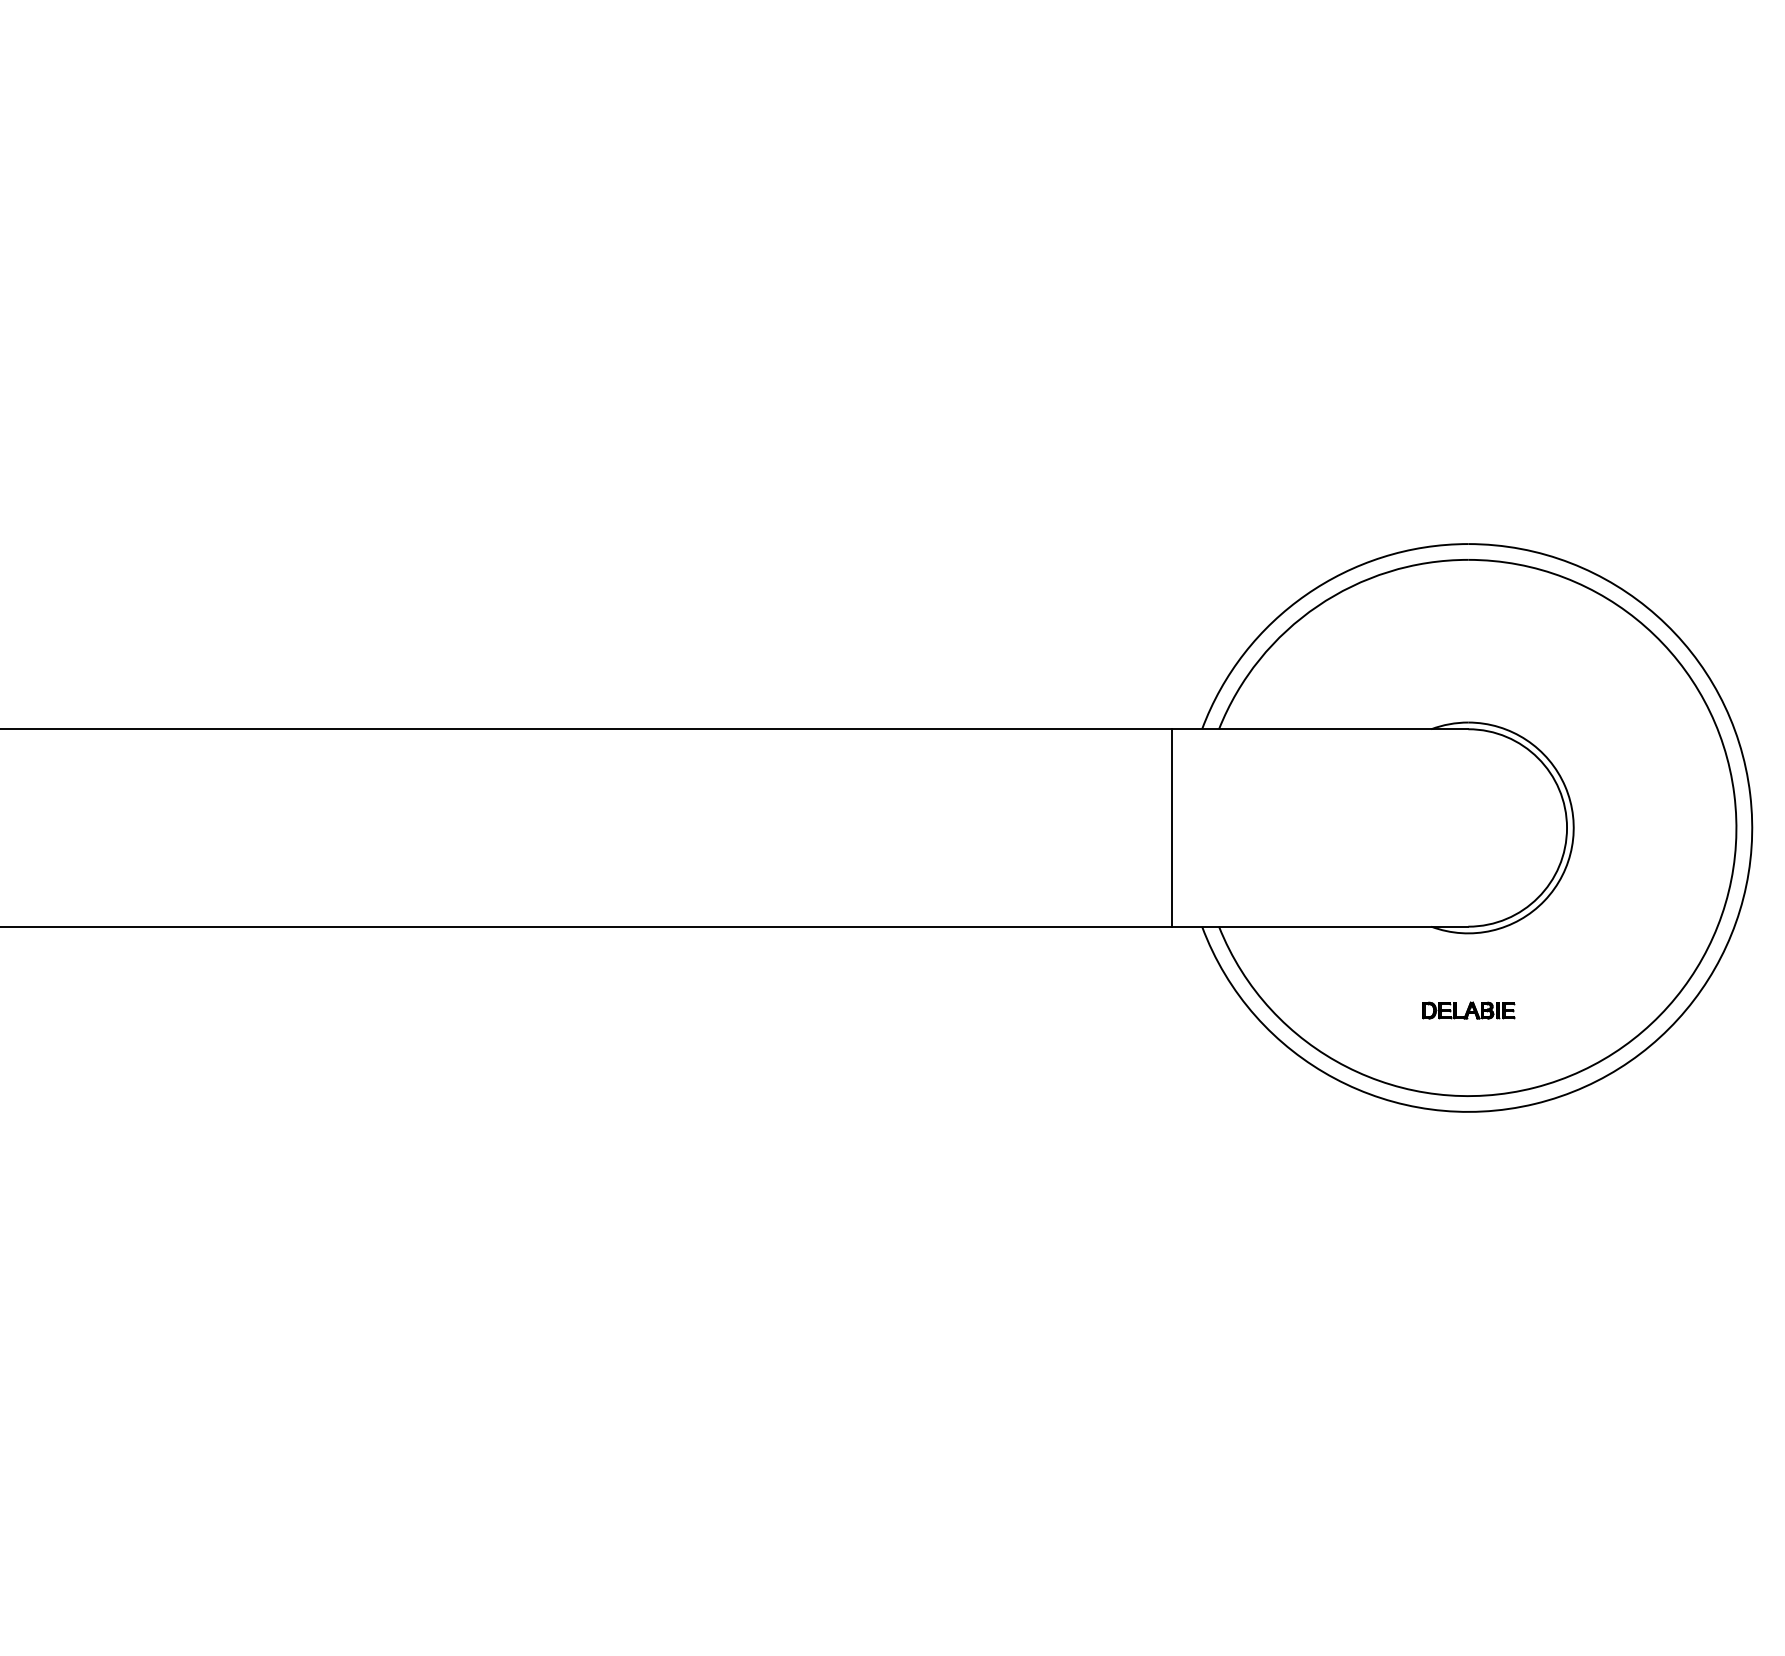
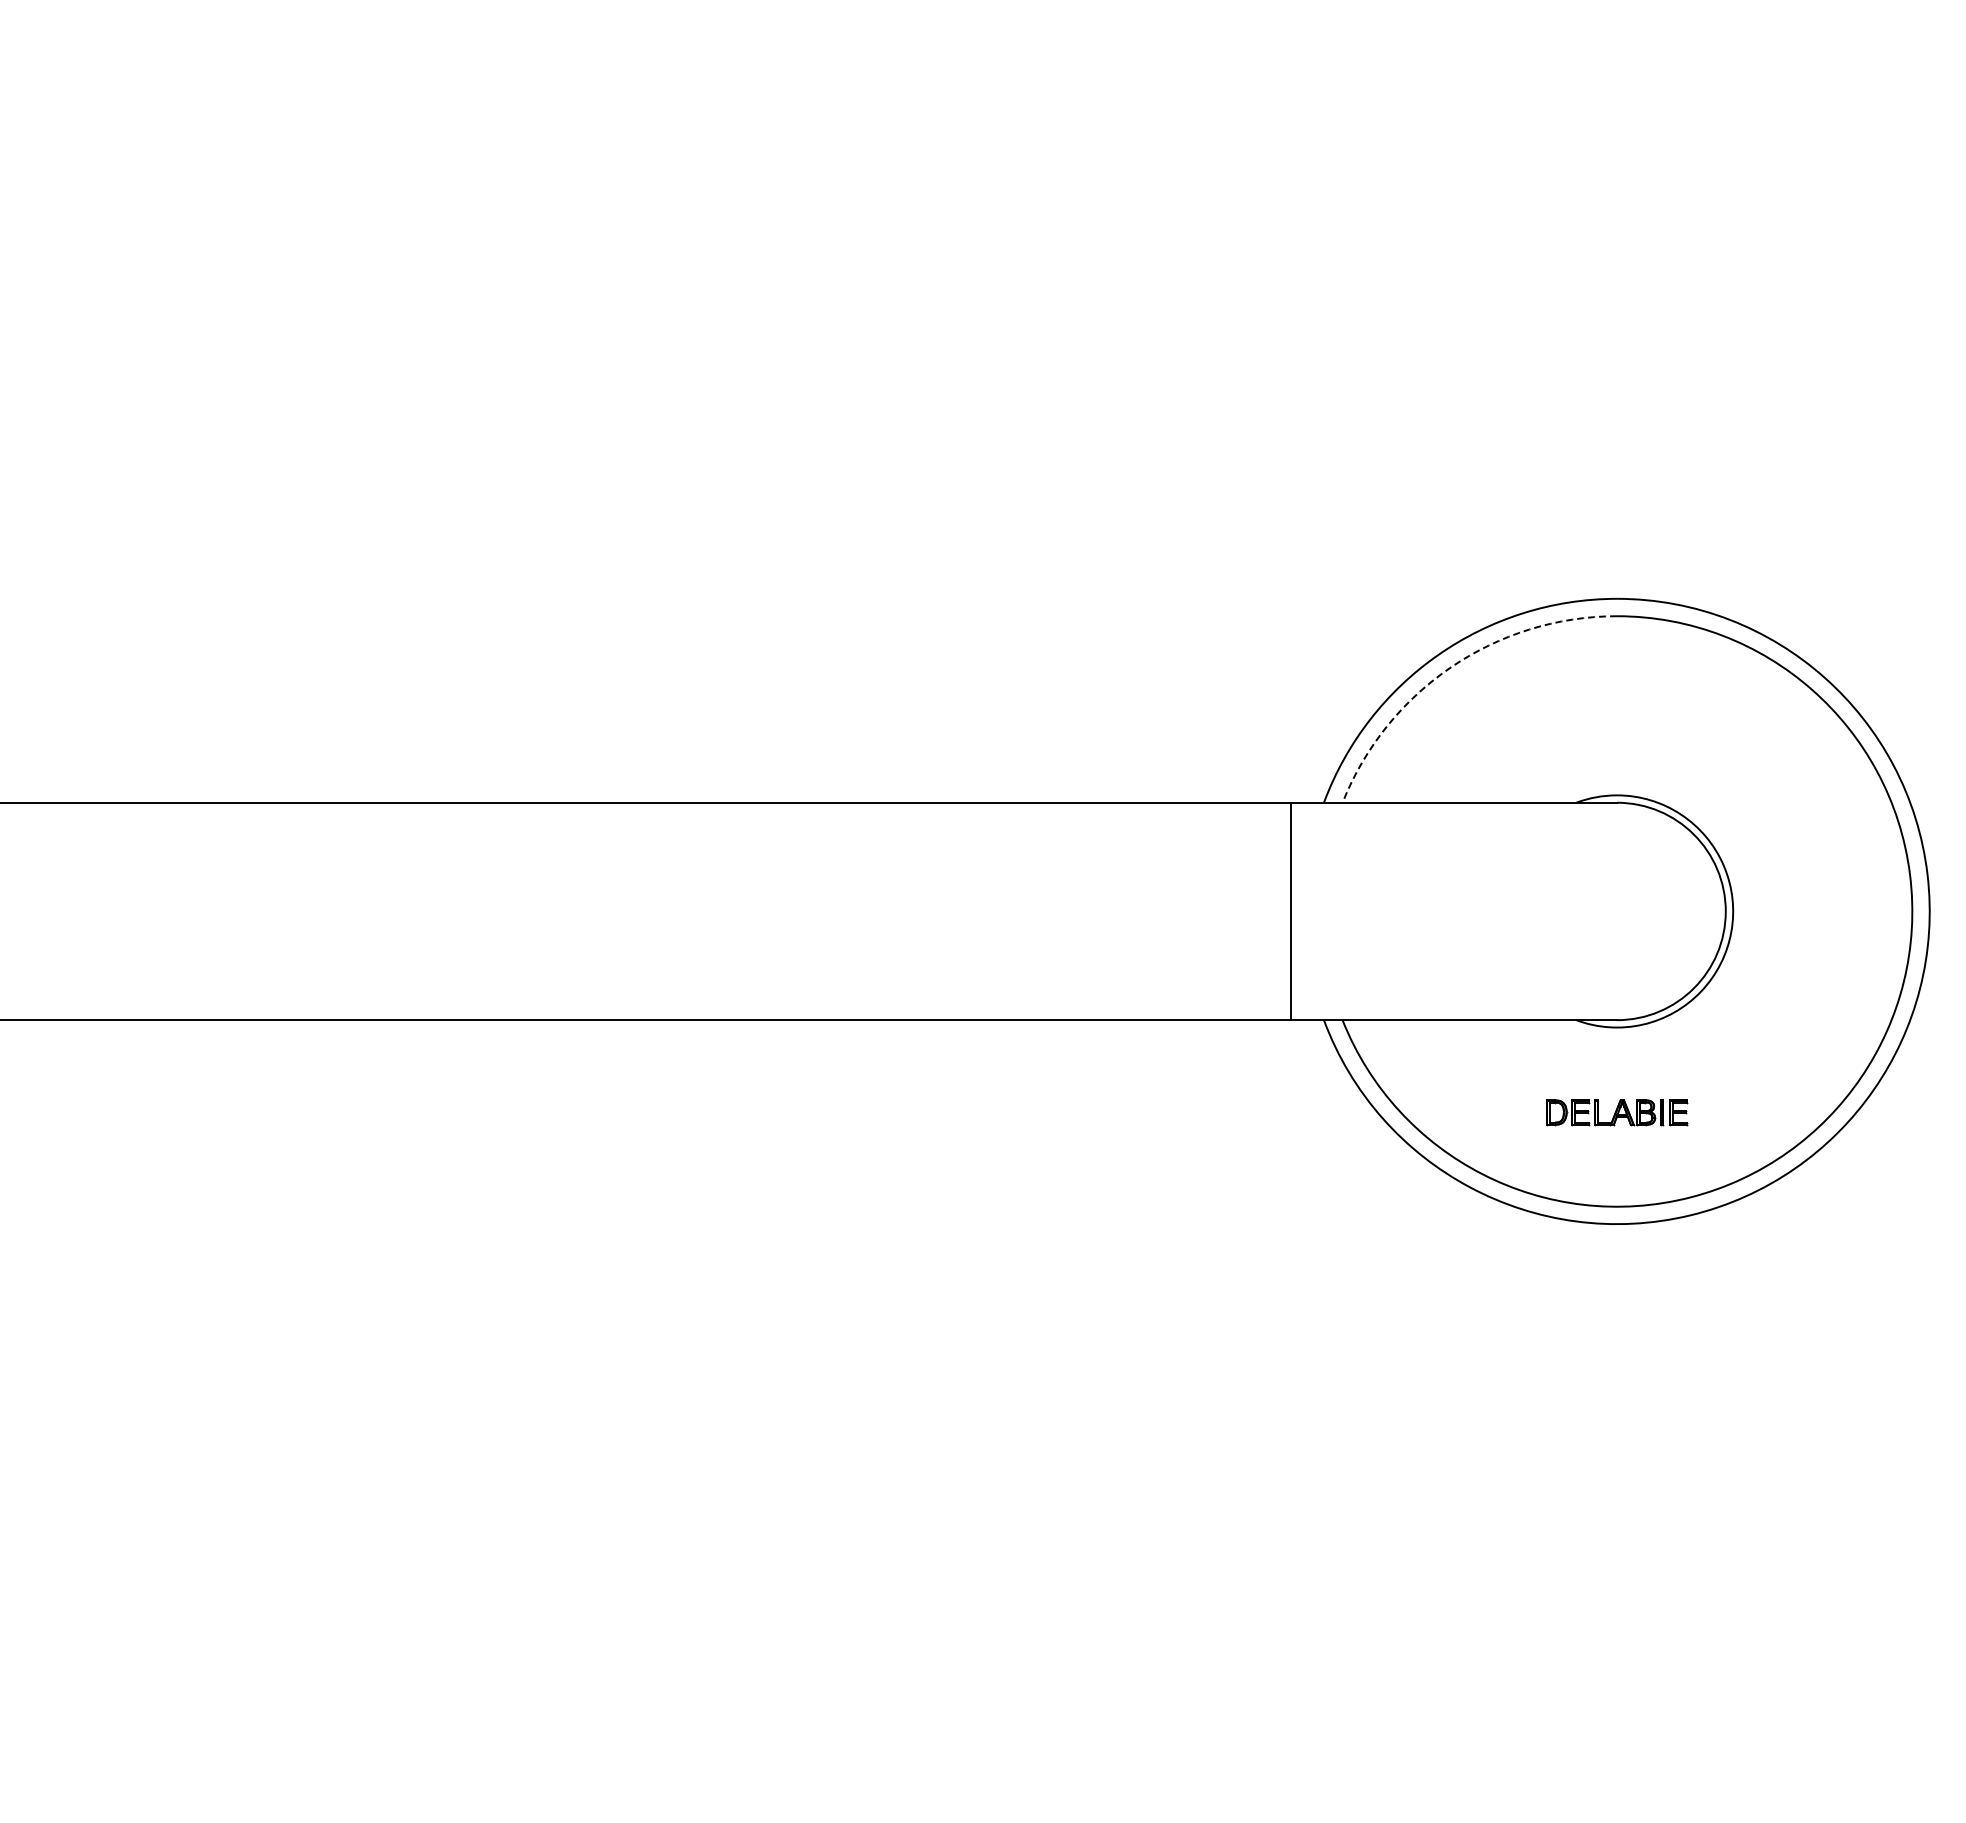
arc: (1317, 606) -> (1451, 667), solid -> dashed
part: (1468, 1010) -> (1617, 1112), size x1.4

